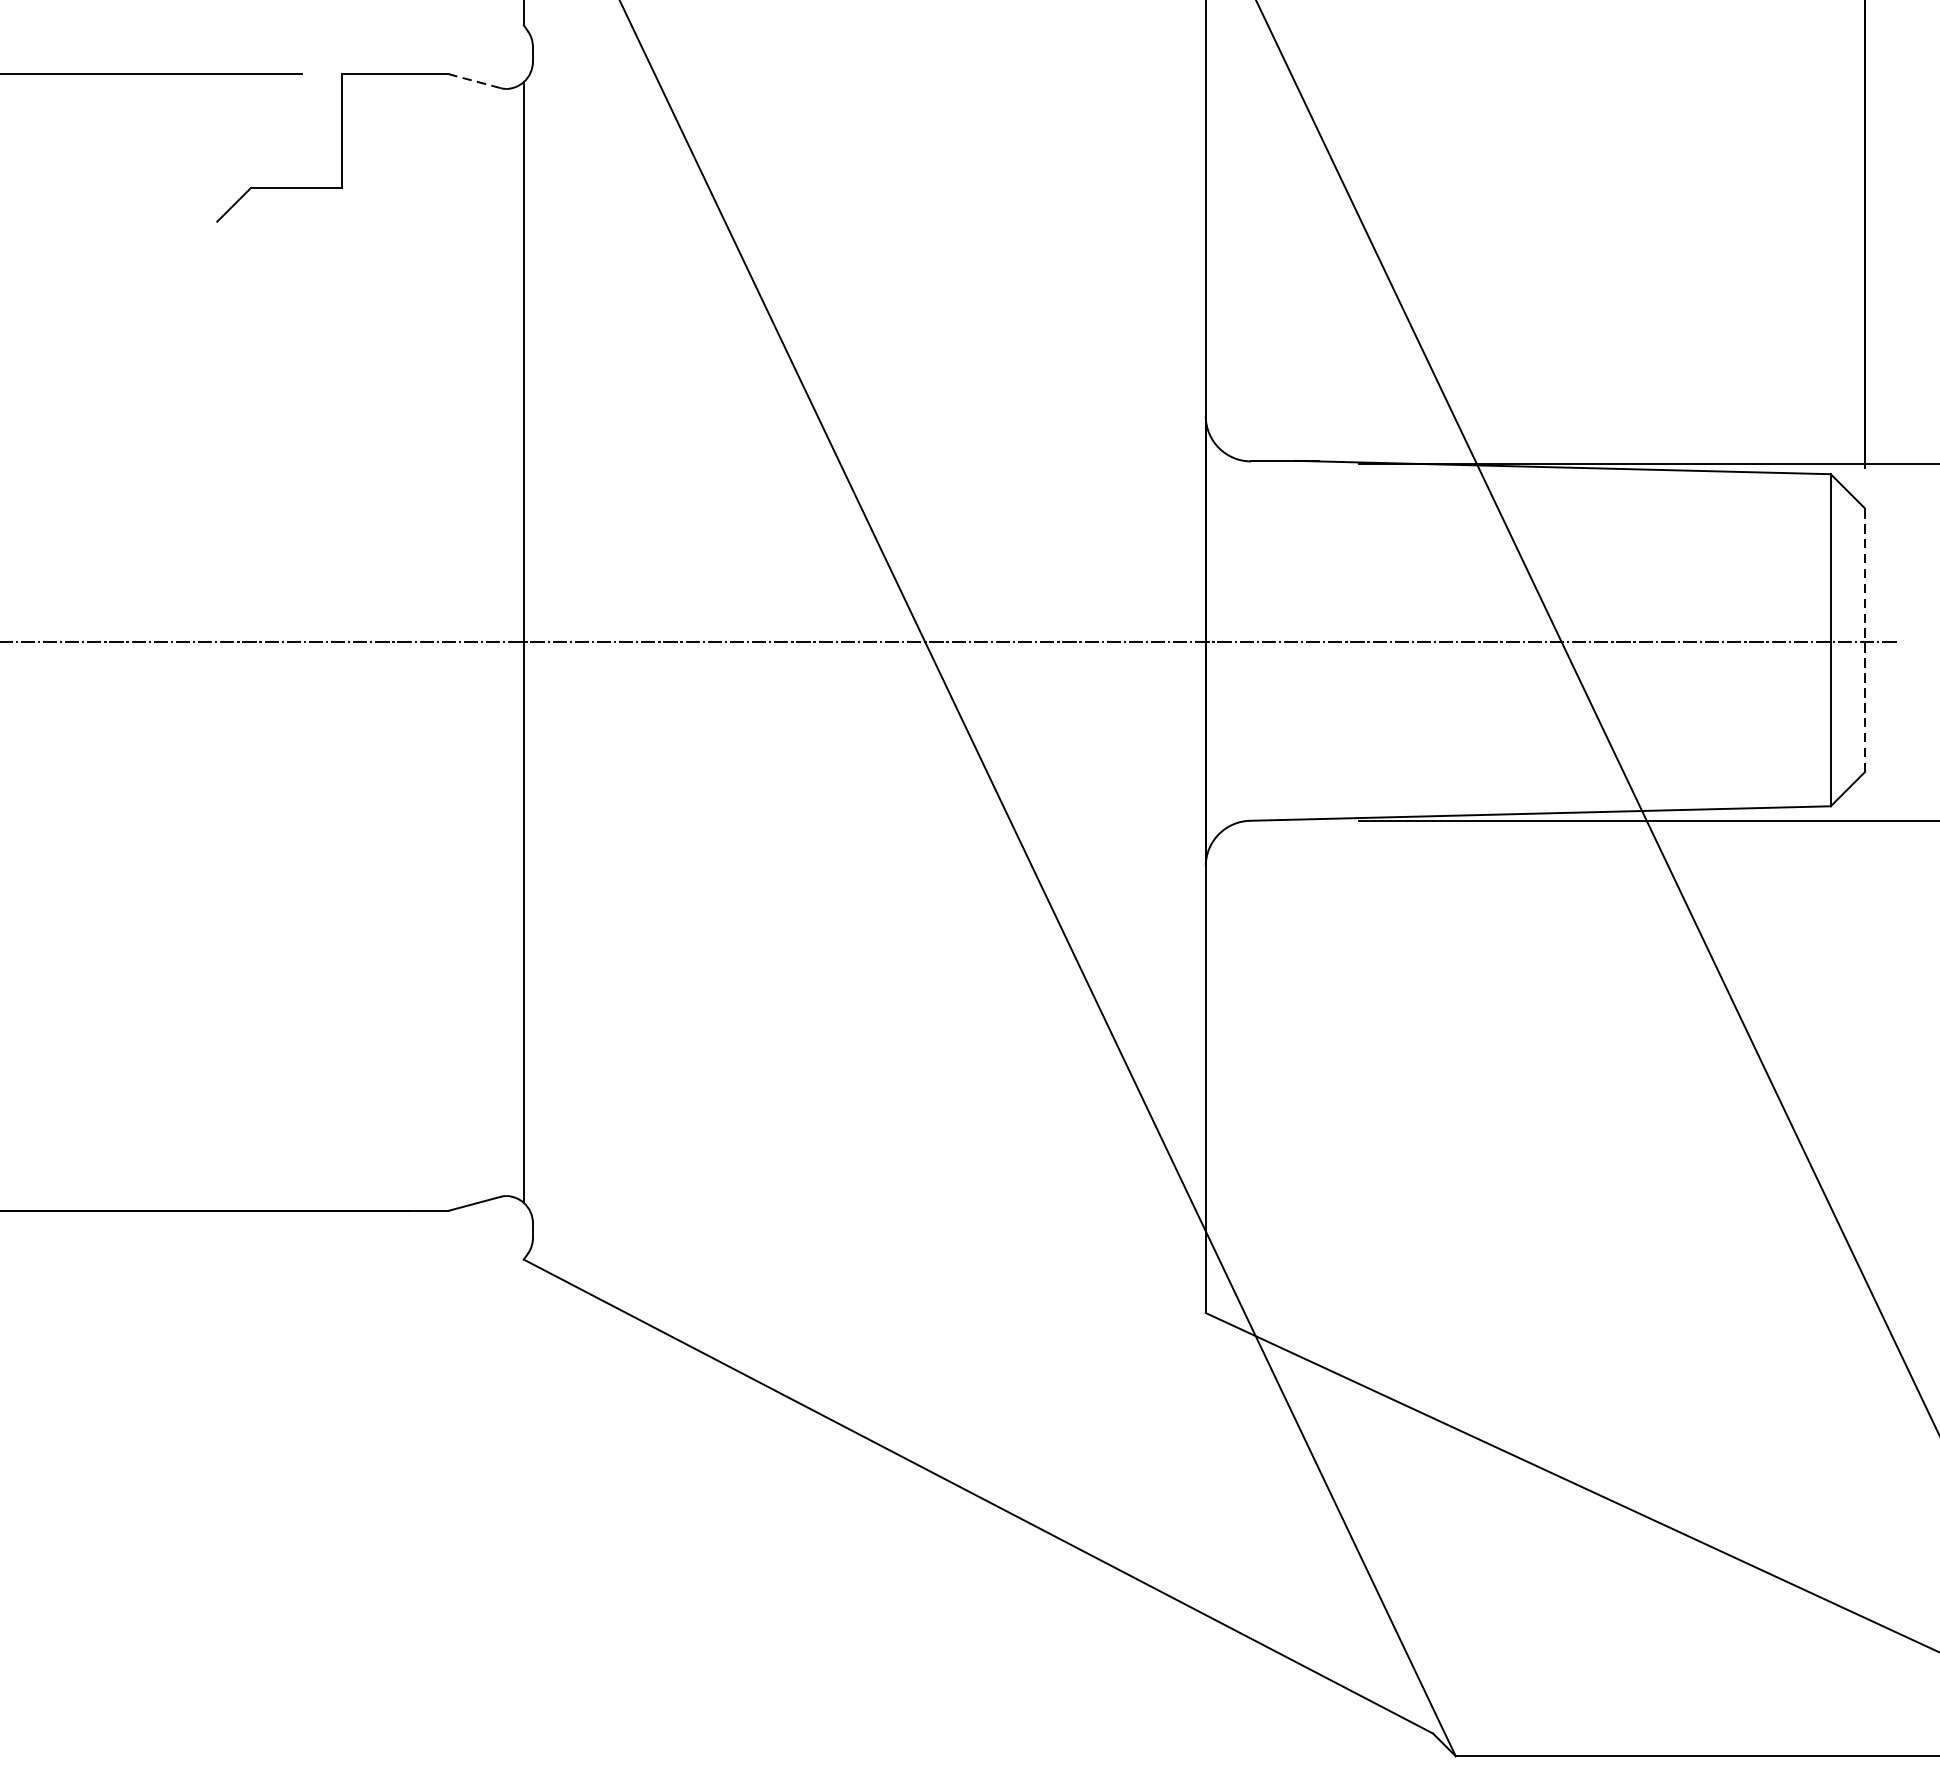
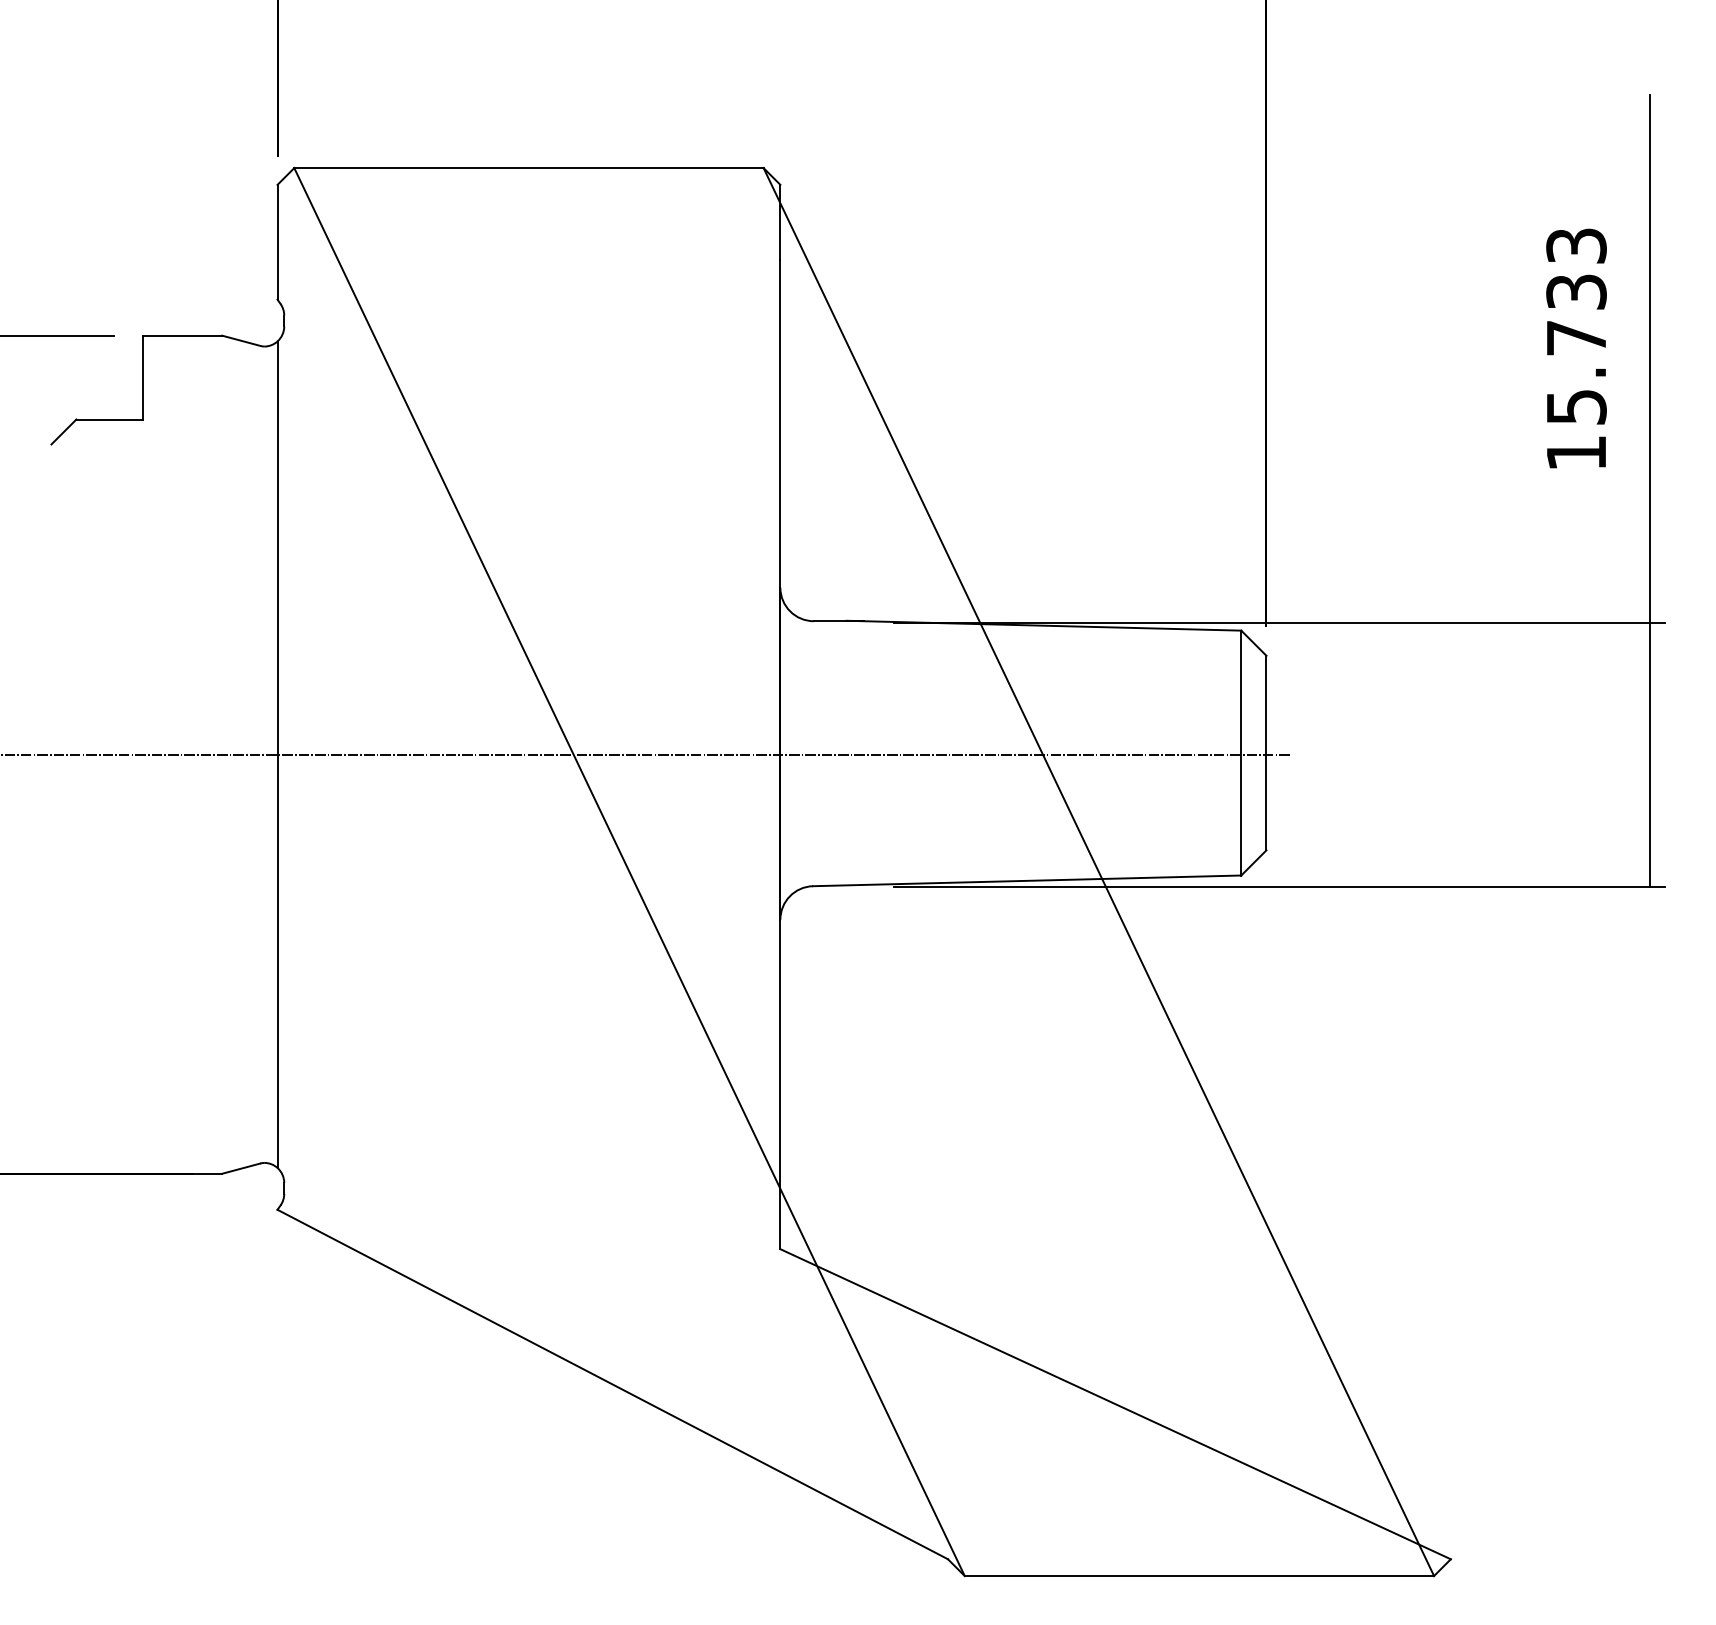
line: (474, 80) -> (241, 340), dashed -> solid
line: (1864, 639) -> (1266, 752), dashed -> solid

